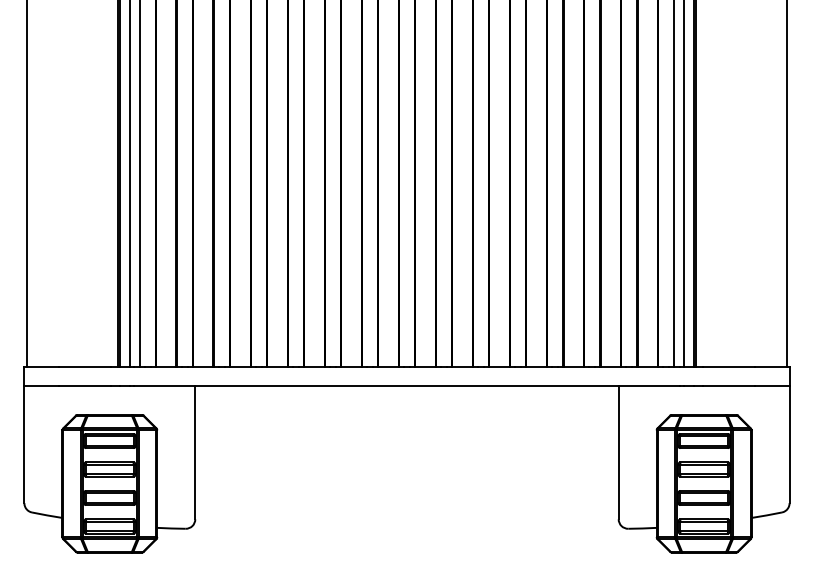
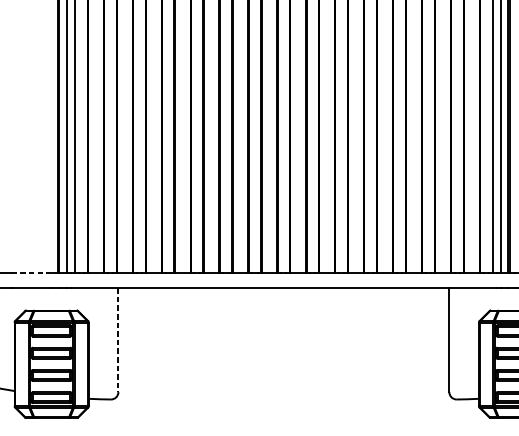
line: (85, 367) -> (32, 273), solid -> dashed
line: (195, 453) -> (118, 340), solid -> dashed

